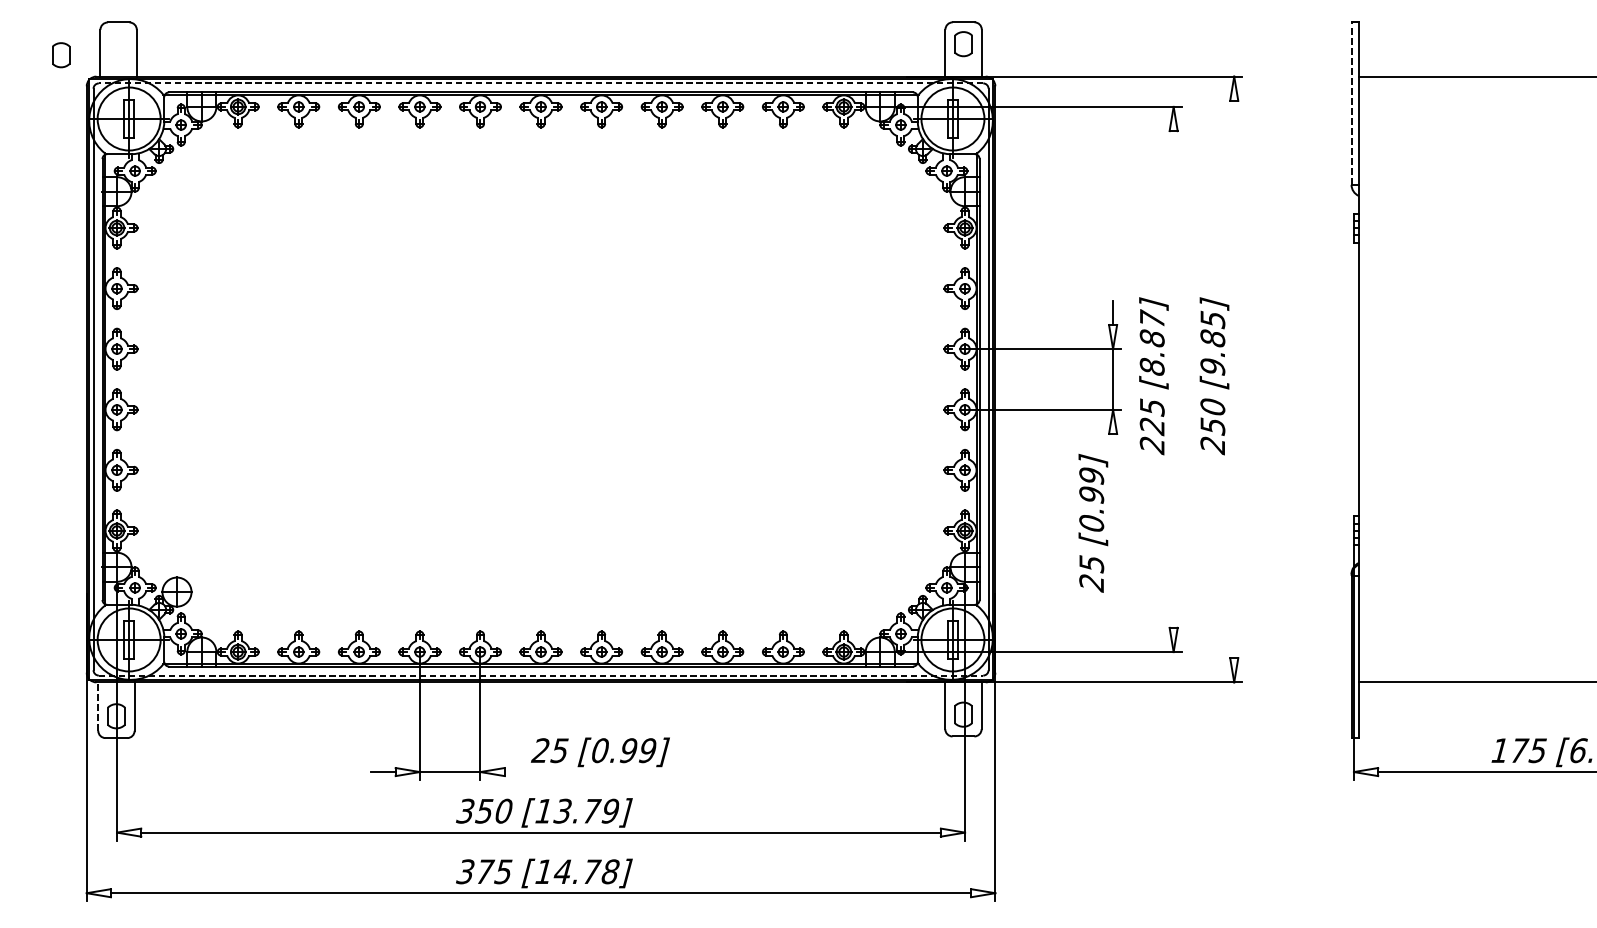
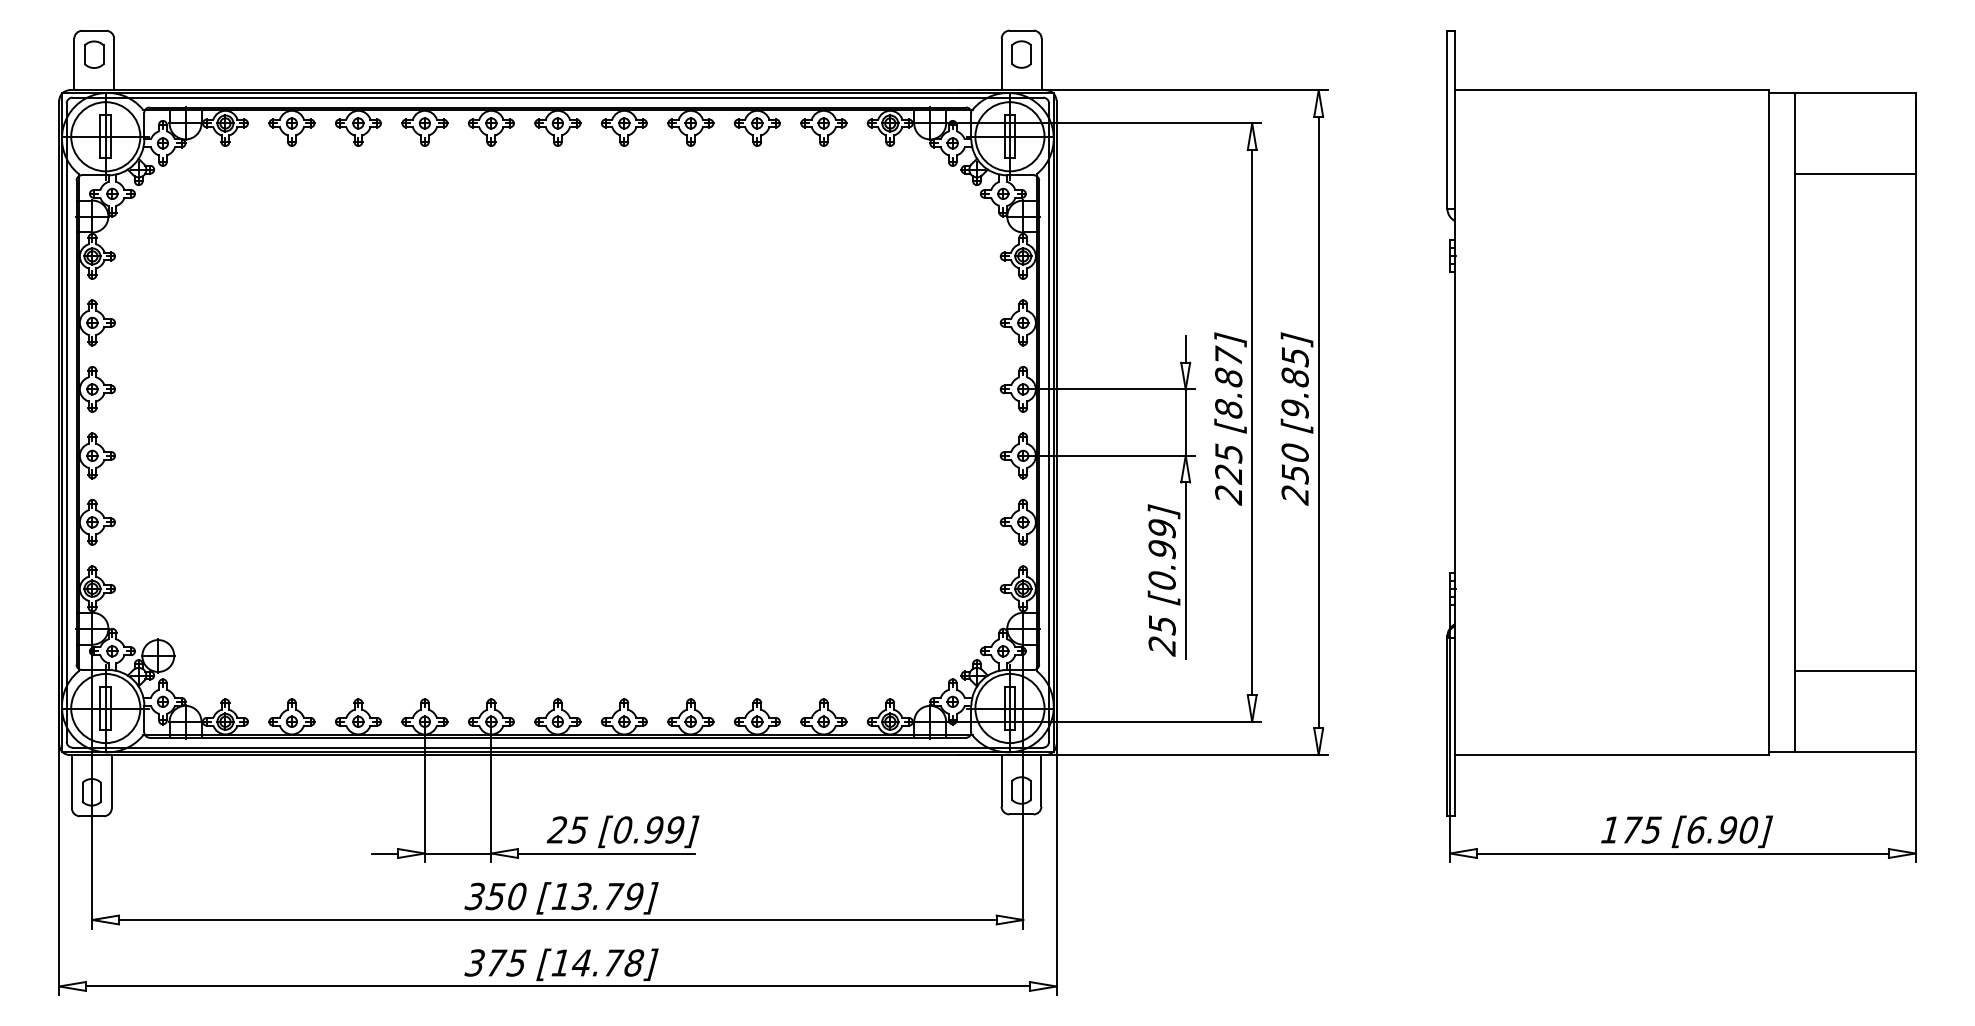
part: (61, 55) -> (94, 54), moved
line: (540, 83) -> (557, 97), dashed -> solid
line: (1351, 103) -> (1447, 119), dashed -> solid
line: (1173, 379) -> (1252, 422), added
line: (1234, 379) -> (1318, 422), added
line: (1112, 514) -> (1185, 570), added
line: (541, 675) -> (558, 747), dashed -> solid
line: (97, 706) -> (71, 781), dashed -> solid
line: (584, 772) -> (605, 853), added

